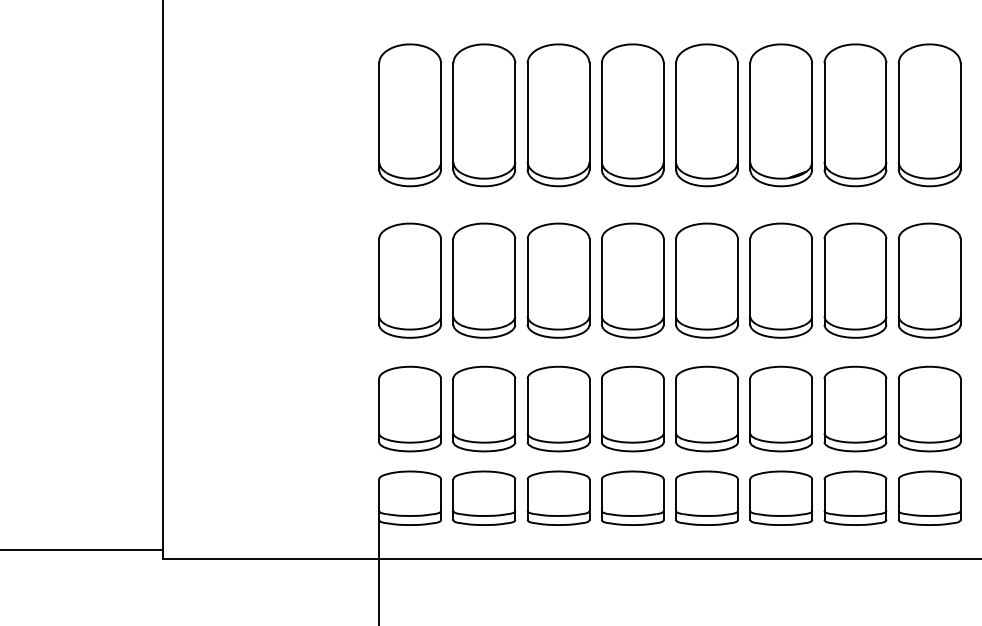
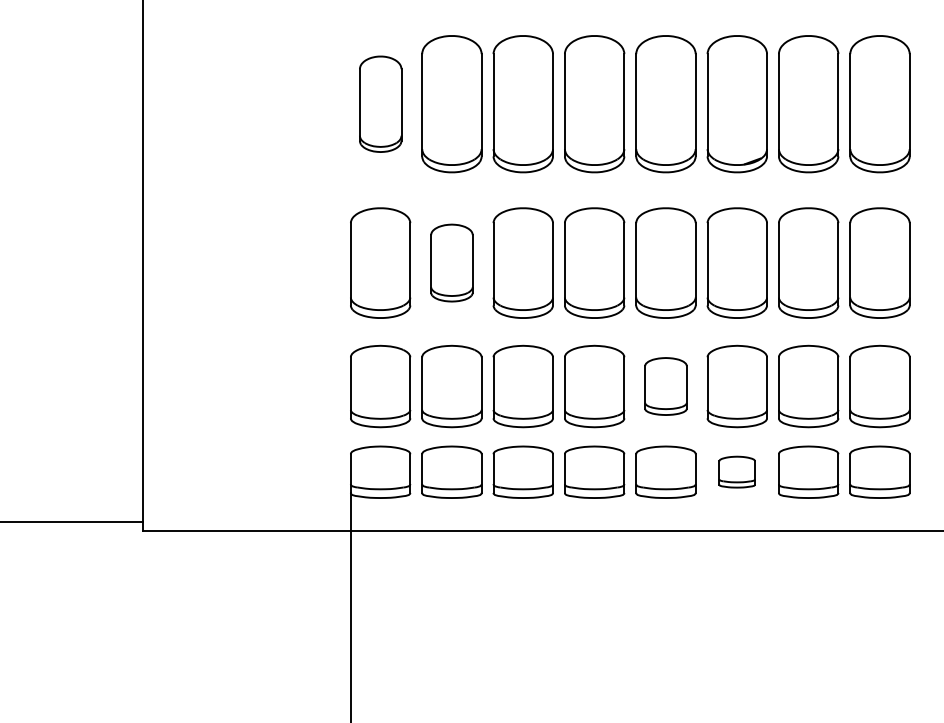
part: (410, 115) -> (380, 104), size x0.7
part: (483, 280) -> (451, 262), size x0.7
part: (706, 409) -> (665, 386), size x0.7
part: (780, 497) -> (736, 471), size x0.6

